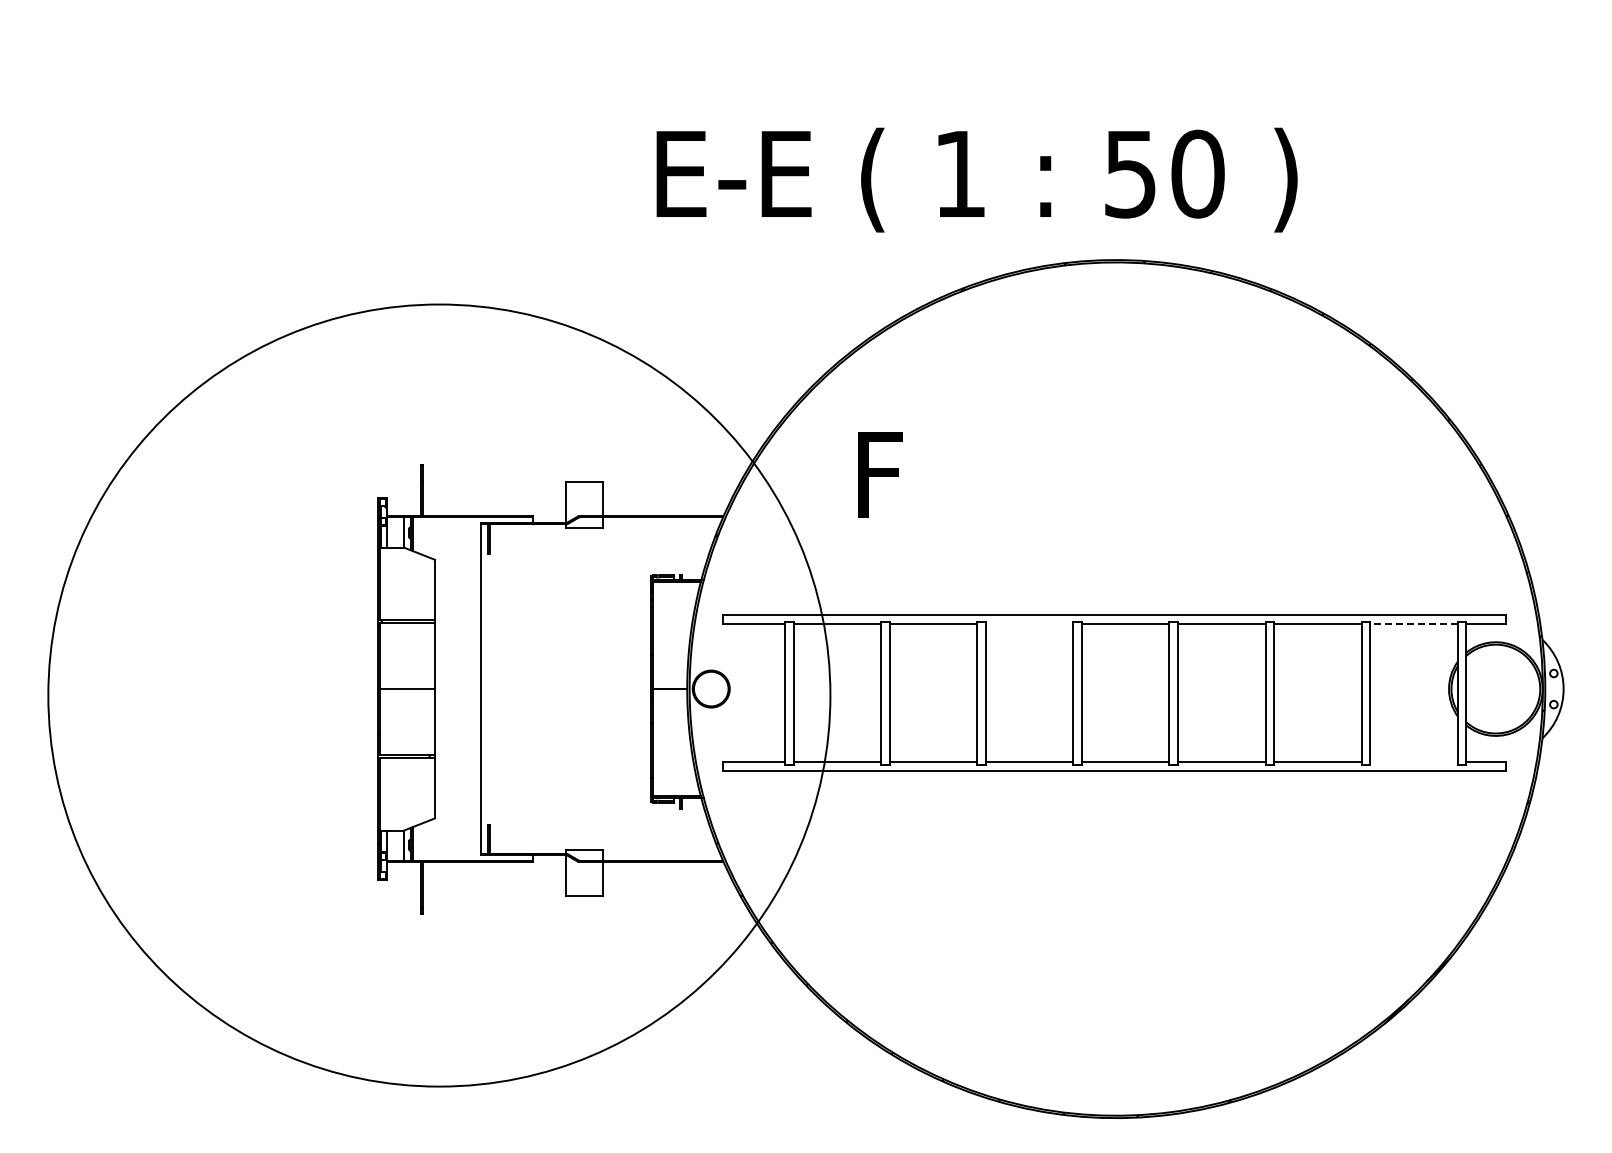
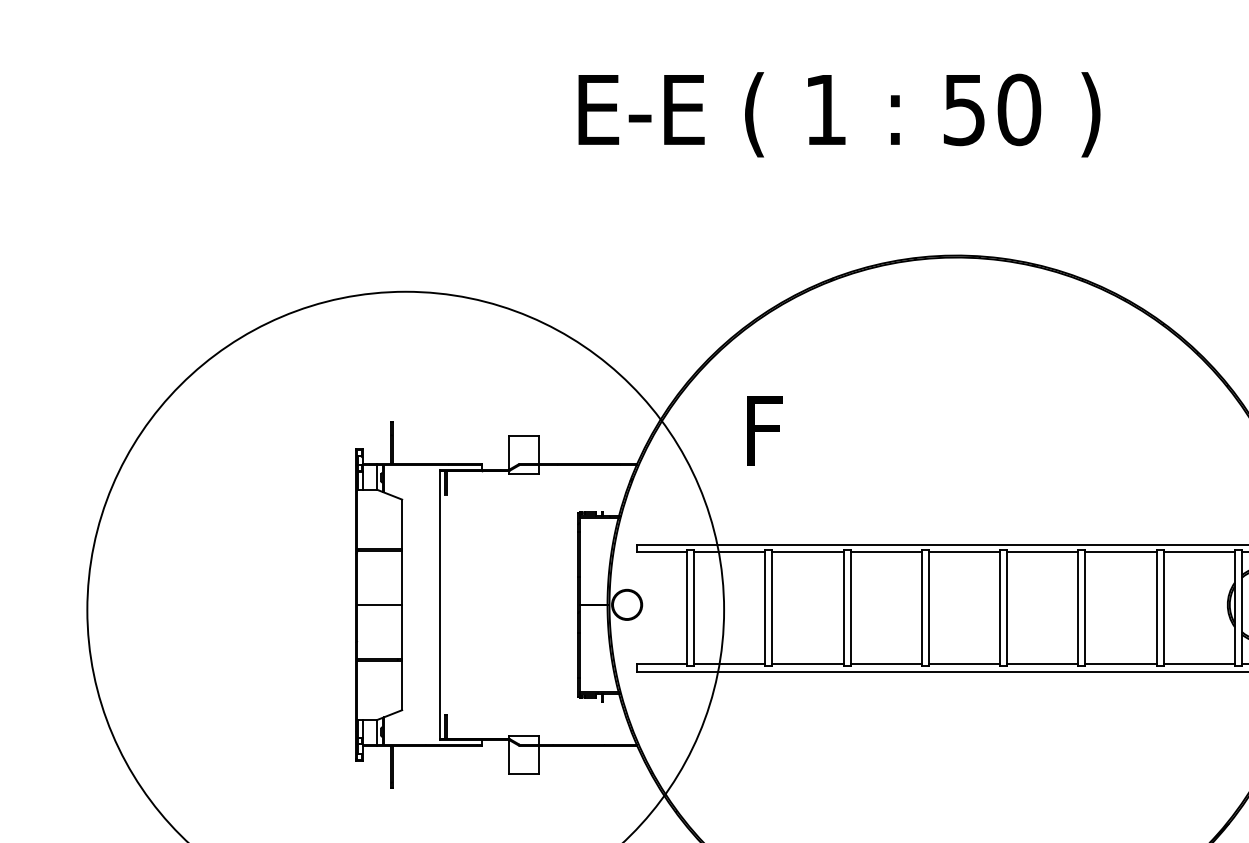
text: (976, 179) -> (838, 114), moved
line: (1029, 624) -> (886, 552), added
line: (1414, 624) -> (1199, 552), dashed -> solid
line: (1413, 761) -> (1198, 663), added

